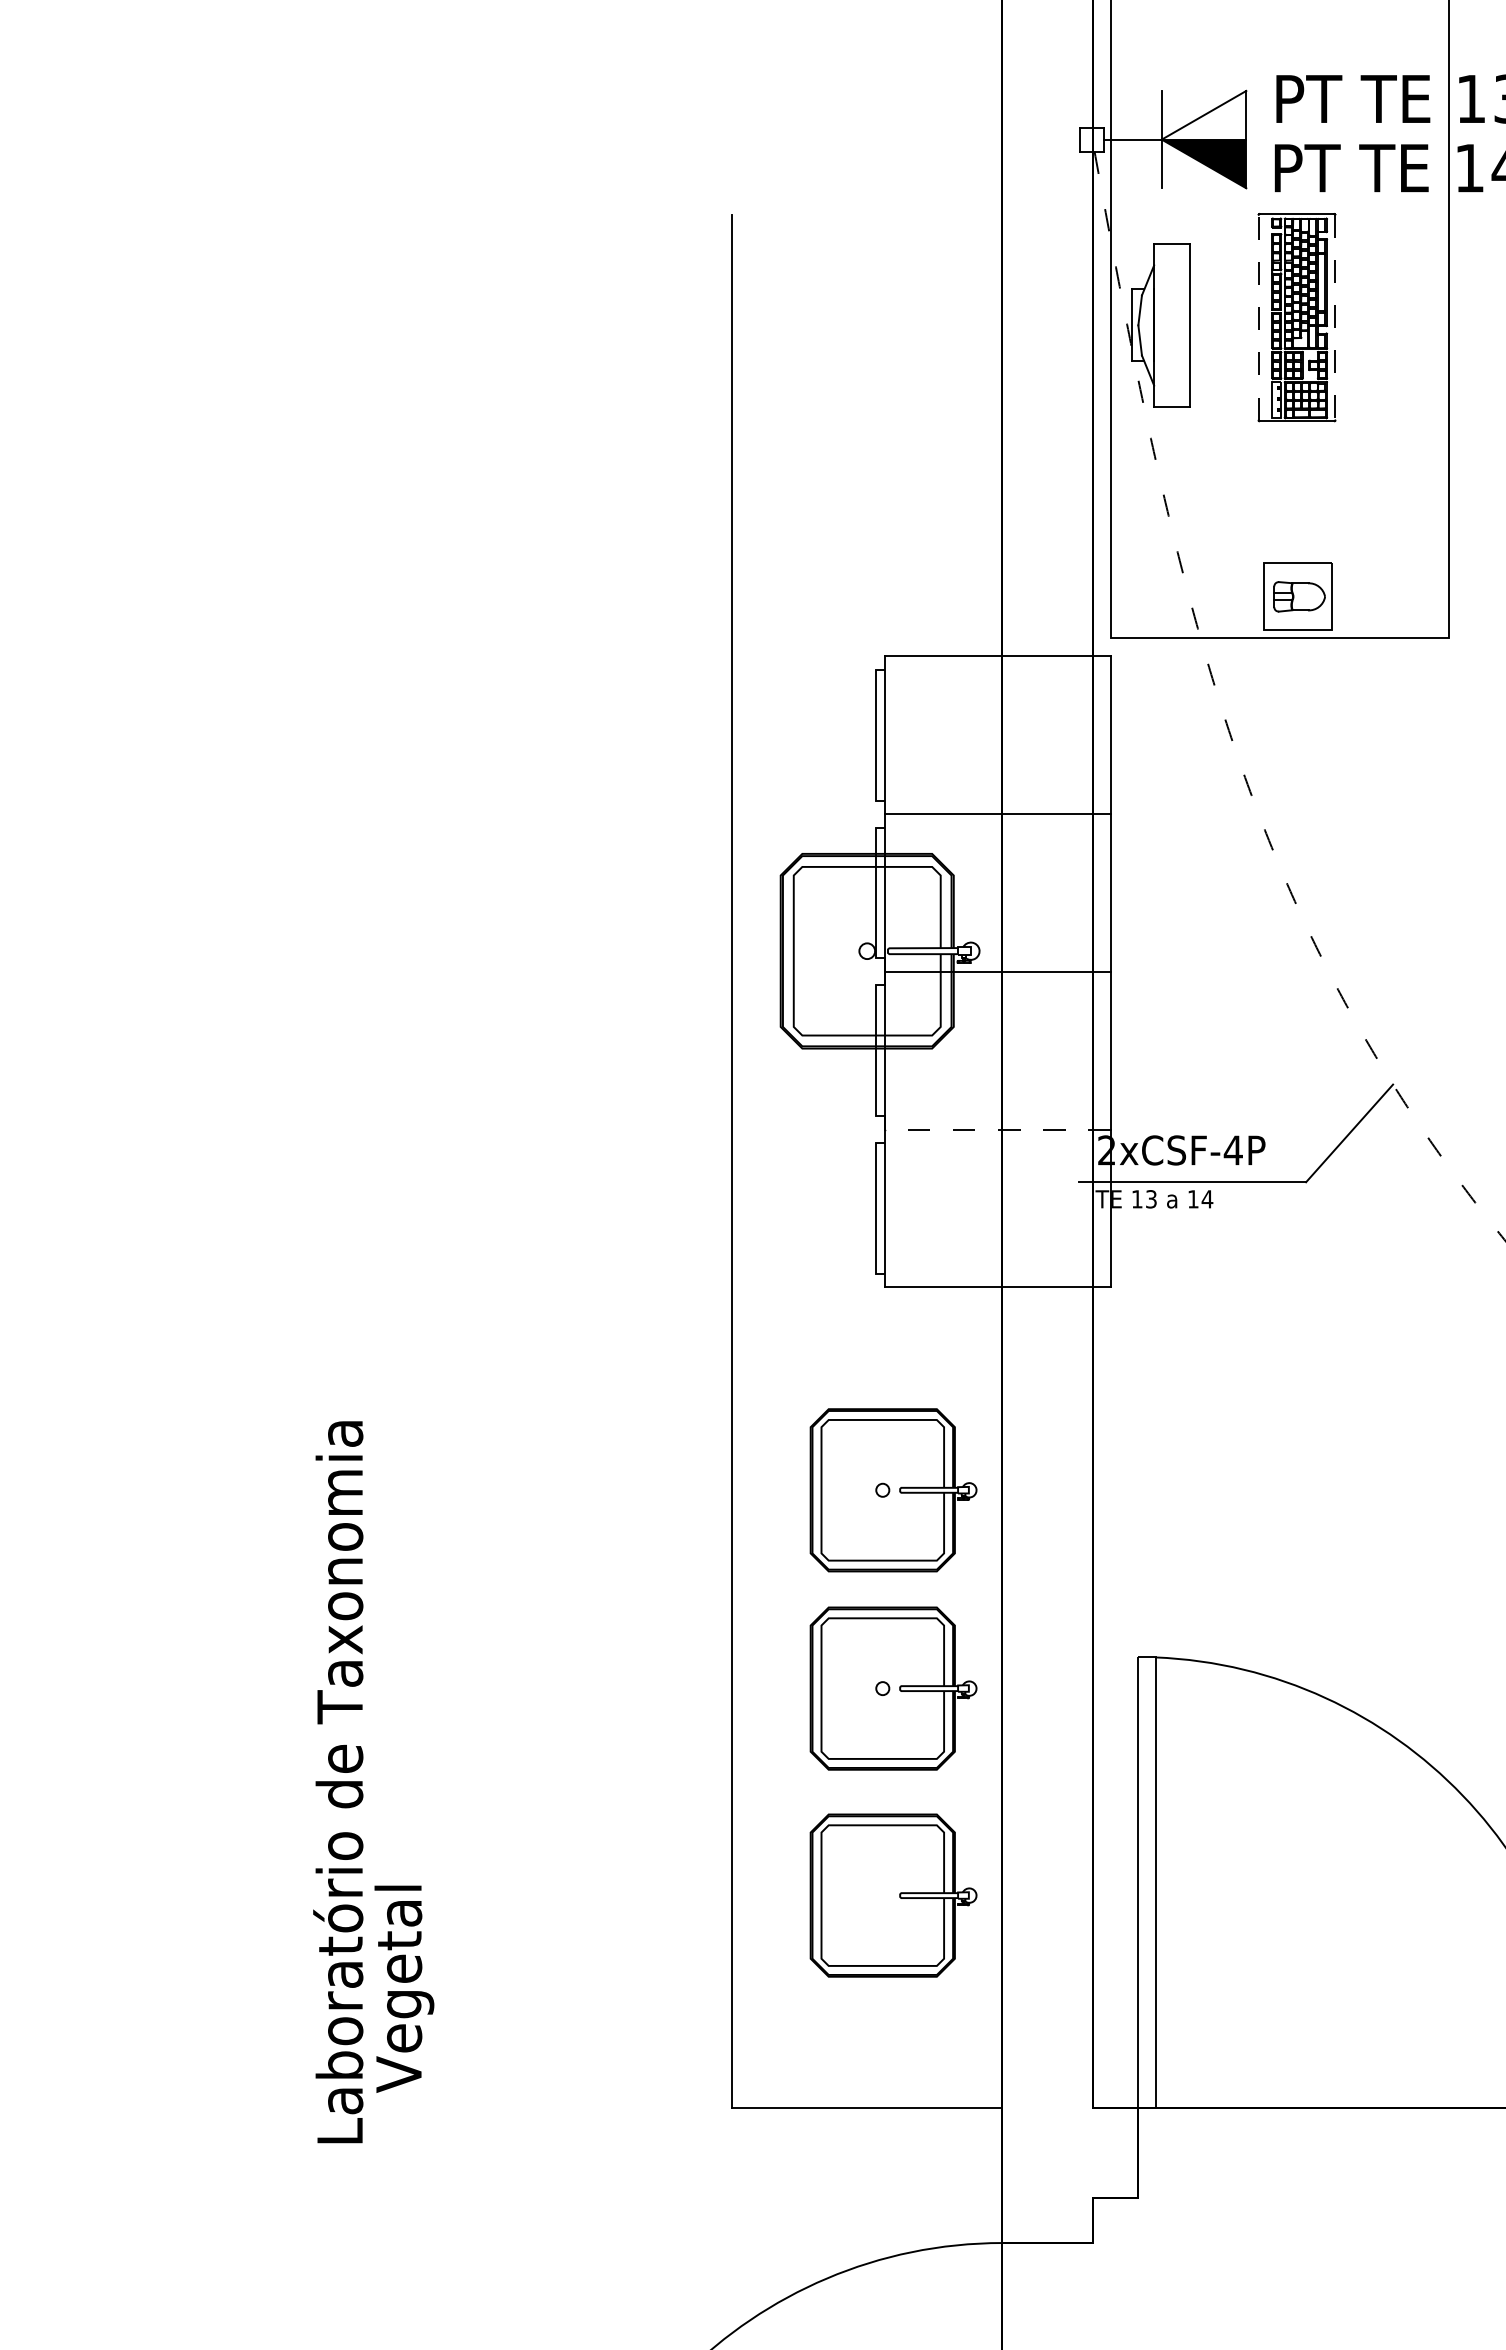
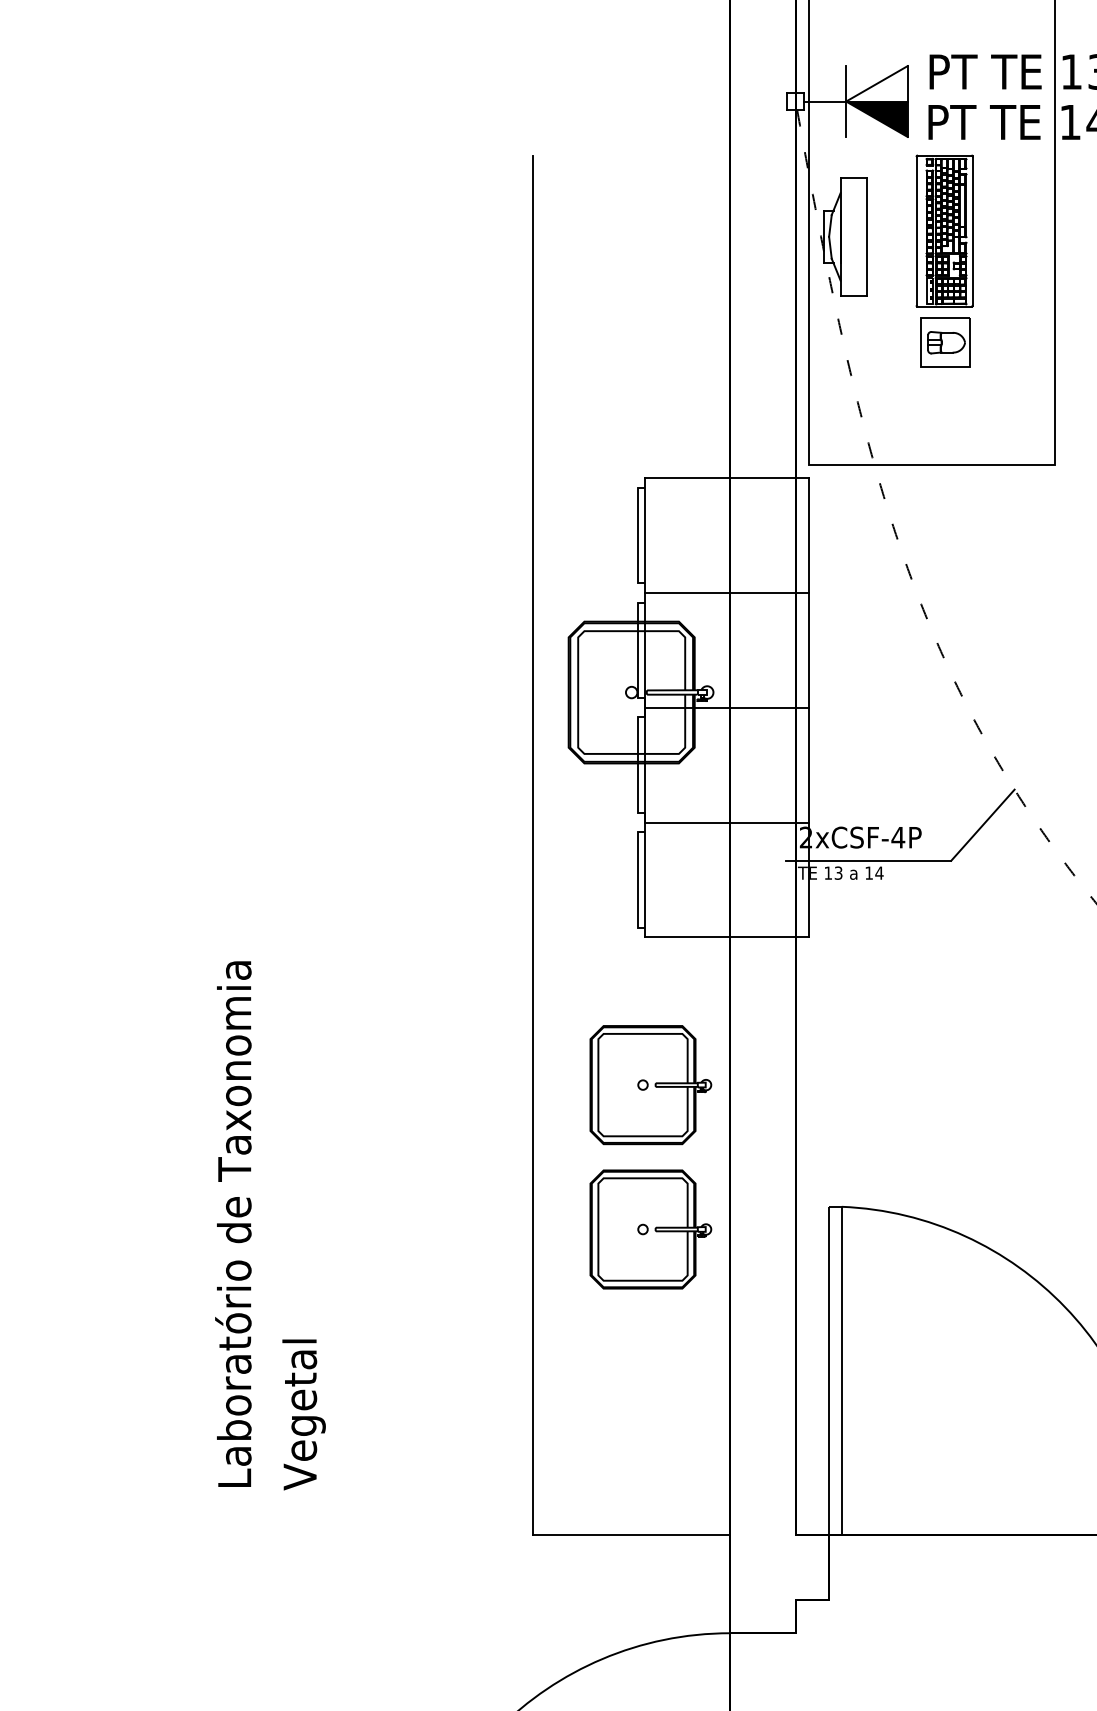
line: (1258, 317) -> (916, 231), dashed -> solid
line: (1335, 318) -> (972, 231), dashed -> solid
part: (1297, 596) -> (945, 342), moved
line: (997, 1129) -> (726, 822), dashed -> solid
text: (338, 1782) -> (233, 1224), moved
part: (893, 1895) -> (650, 1380), removed
text: (404, 1988) -> (304, 1414), moved

